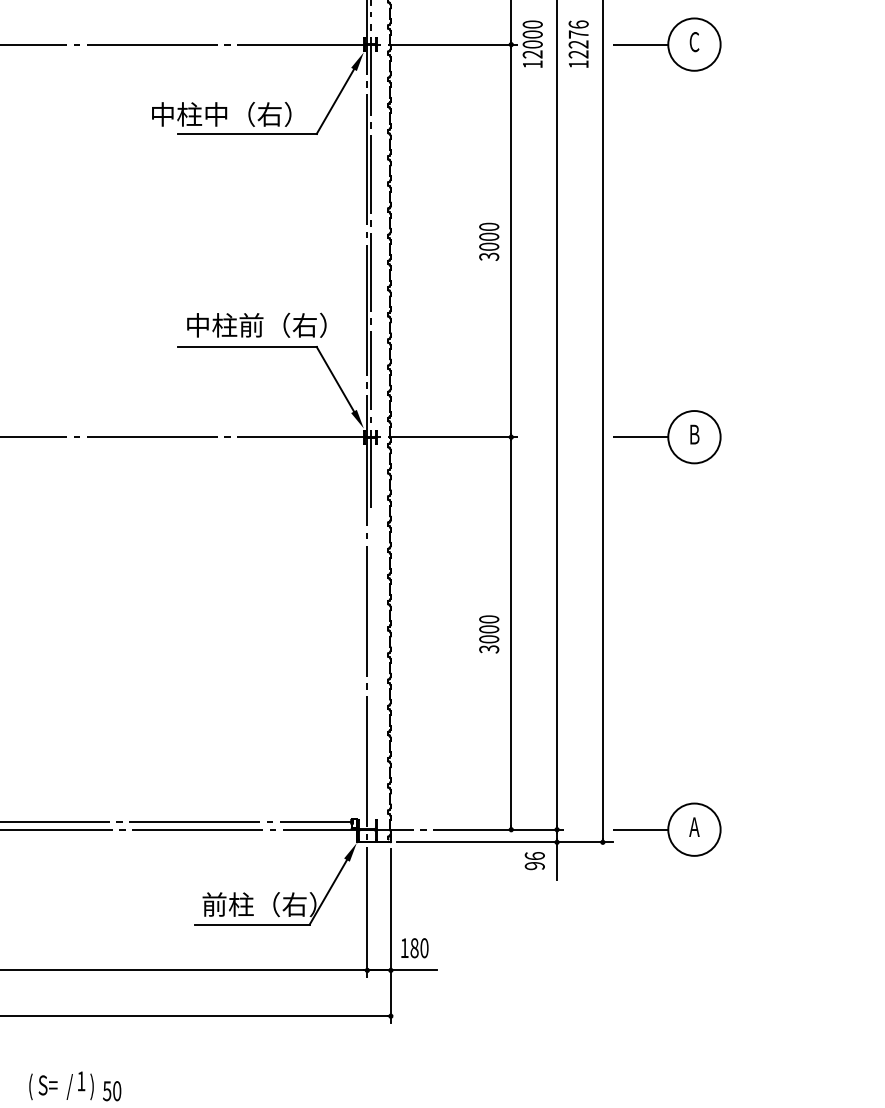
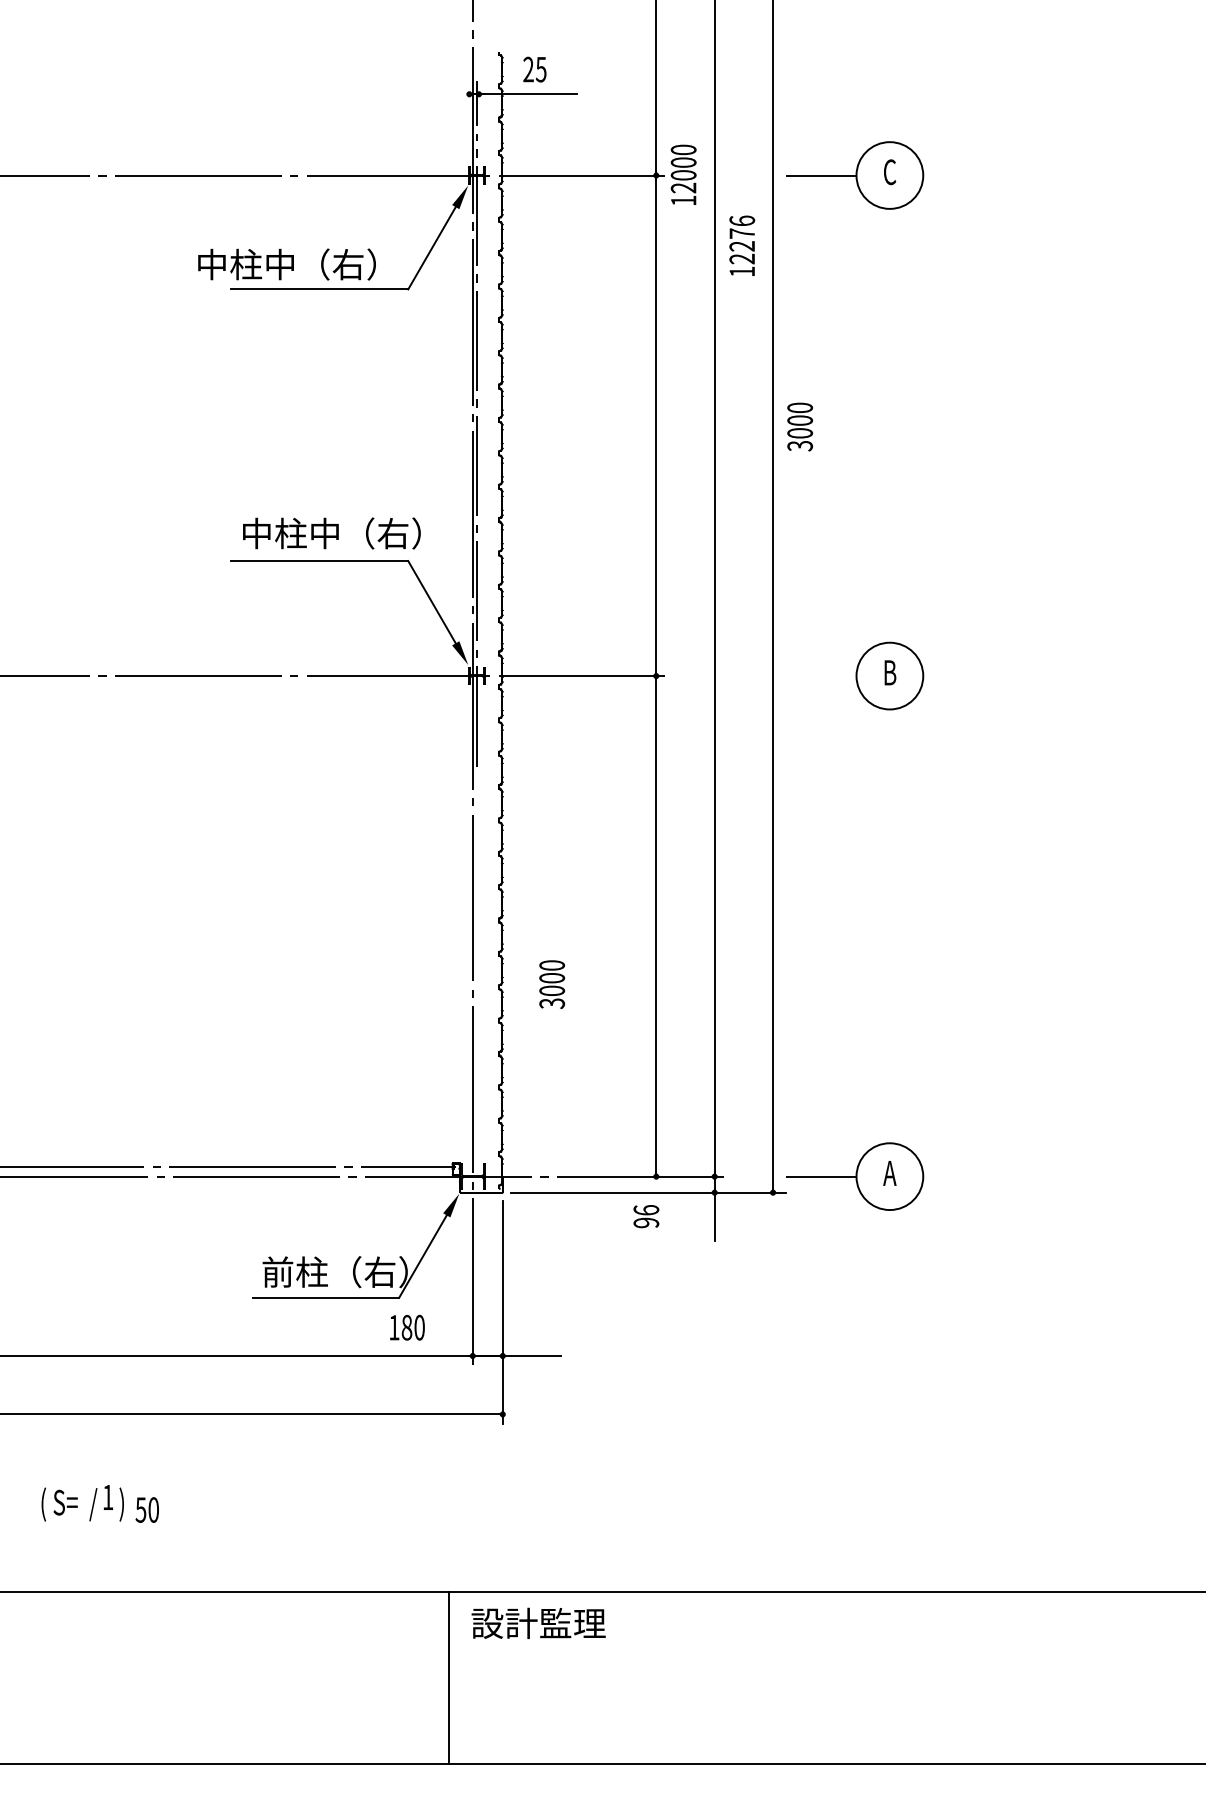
text: (578, 43) -> (742, 245), moved
text: (489, 241) -> (800, 426), moved
text: (251, 325) -> (324, 533), 中柱前（右） -> 中柱中（右）
line: (640, 437) -> (820, 676), removed
text: (489, 634) -> (552, 984), moved
text: (534, 860) -> (646, 1216), moved
text: (414, 948) -> (407, 1327), moved

